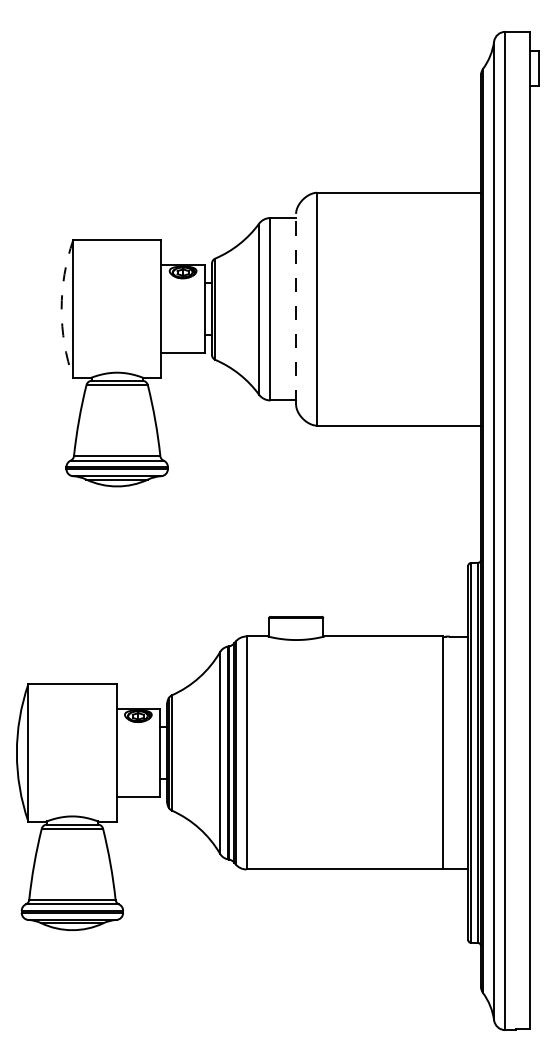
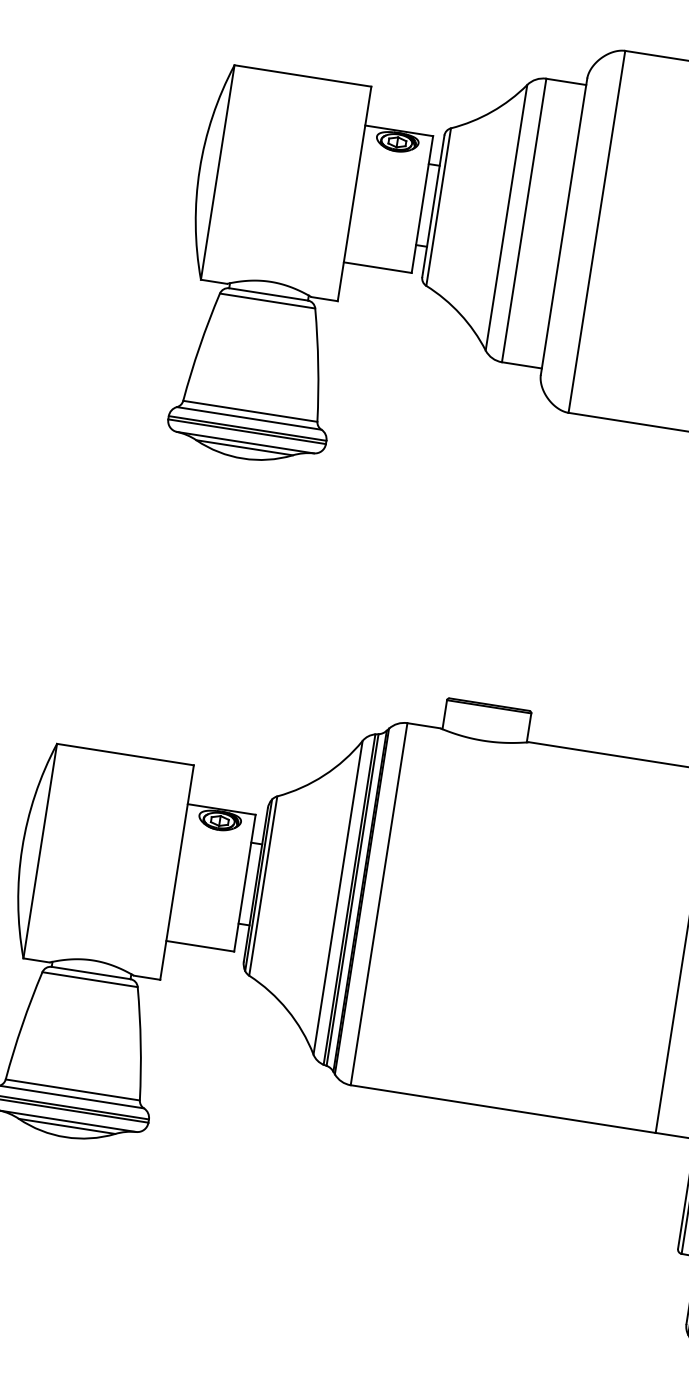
line: (296, 308) -> (564, 225), dashed -> solid
arc: (61, 309) -> (199, 170), dashed -> solid

